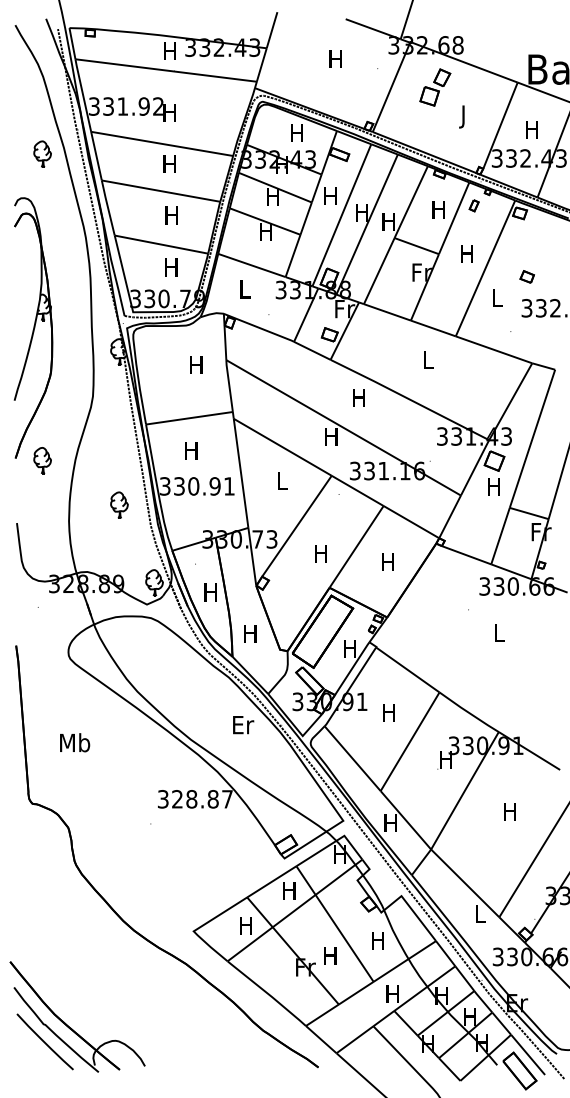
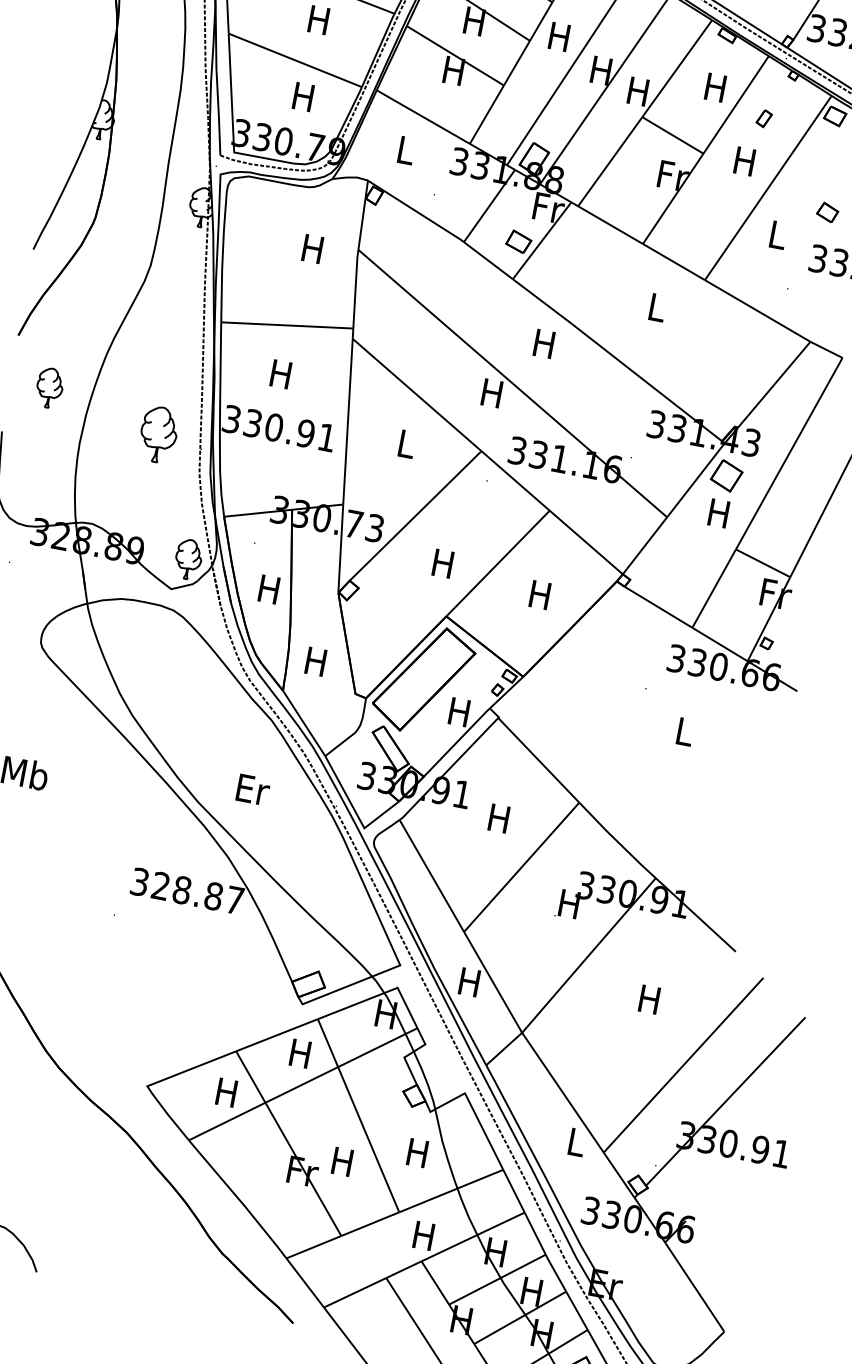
part: (473, 205) -> (763, 118), moved
part: (42, 460) -> (49, 387), moved
part: (119, 504) -> (159, 433), size x1.4
text: (243, 725) -> (253, 790), moved

